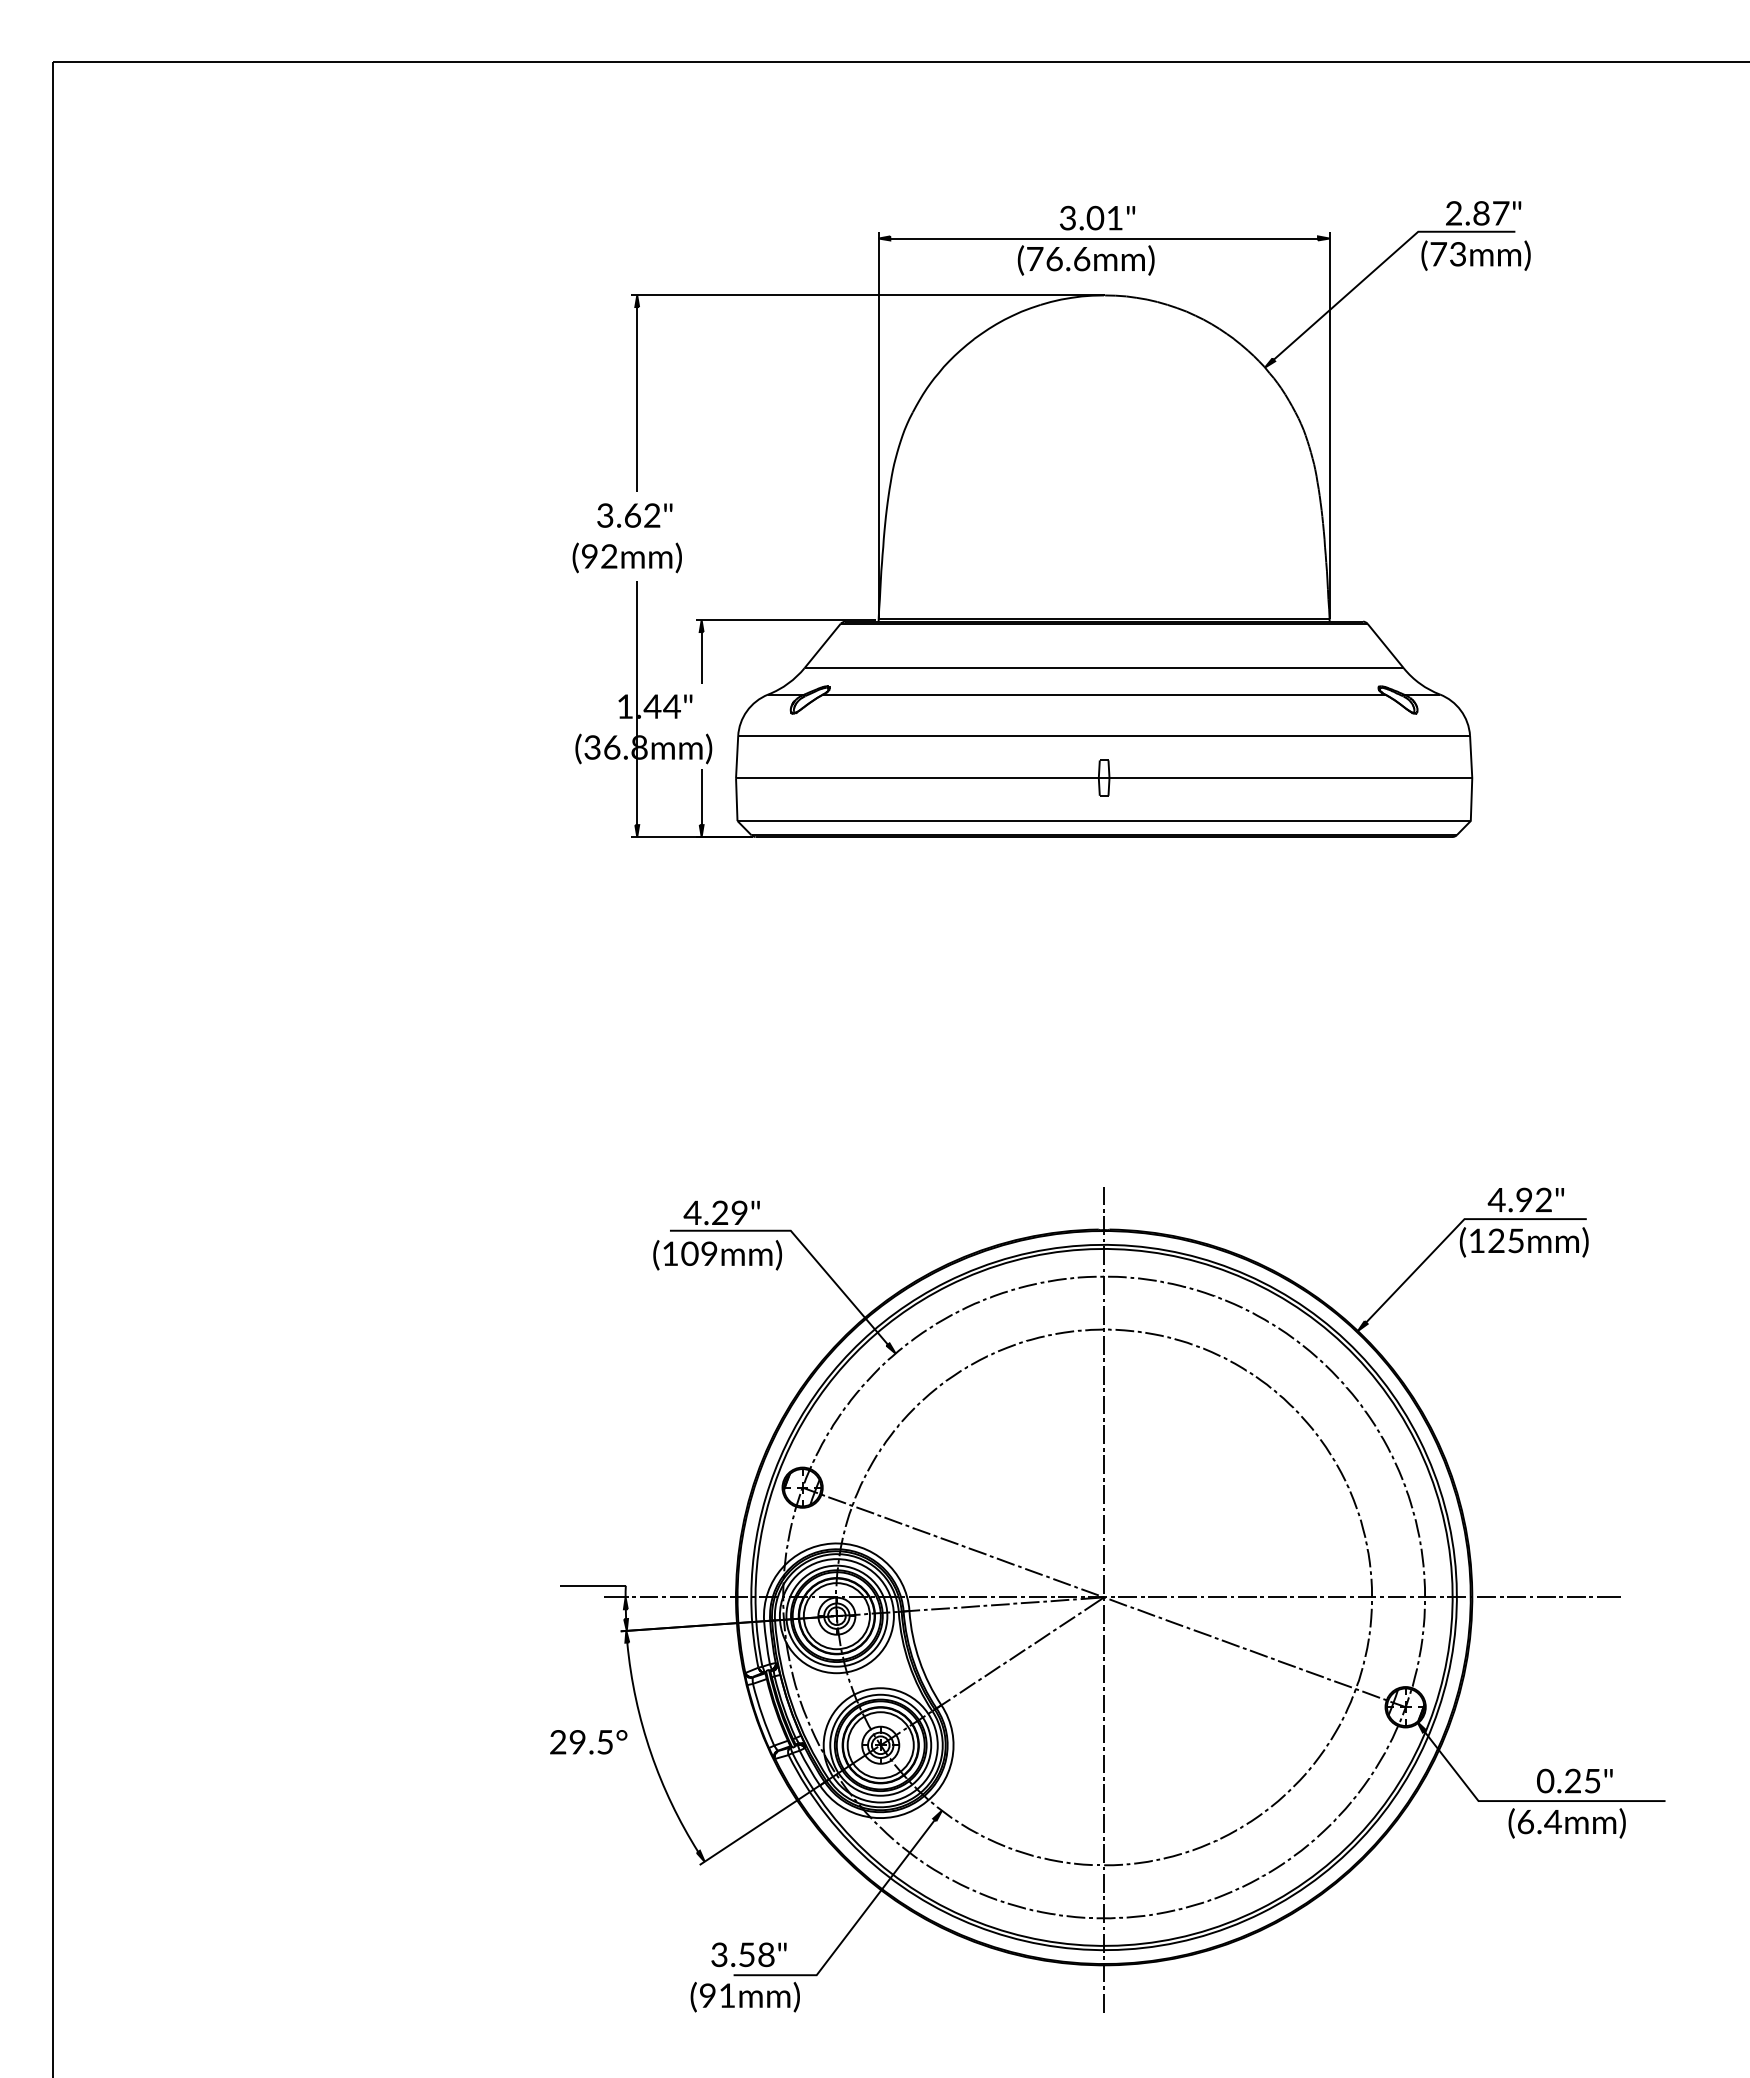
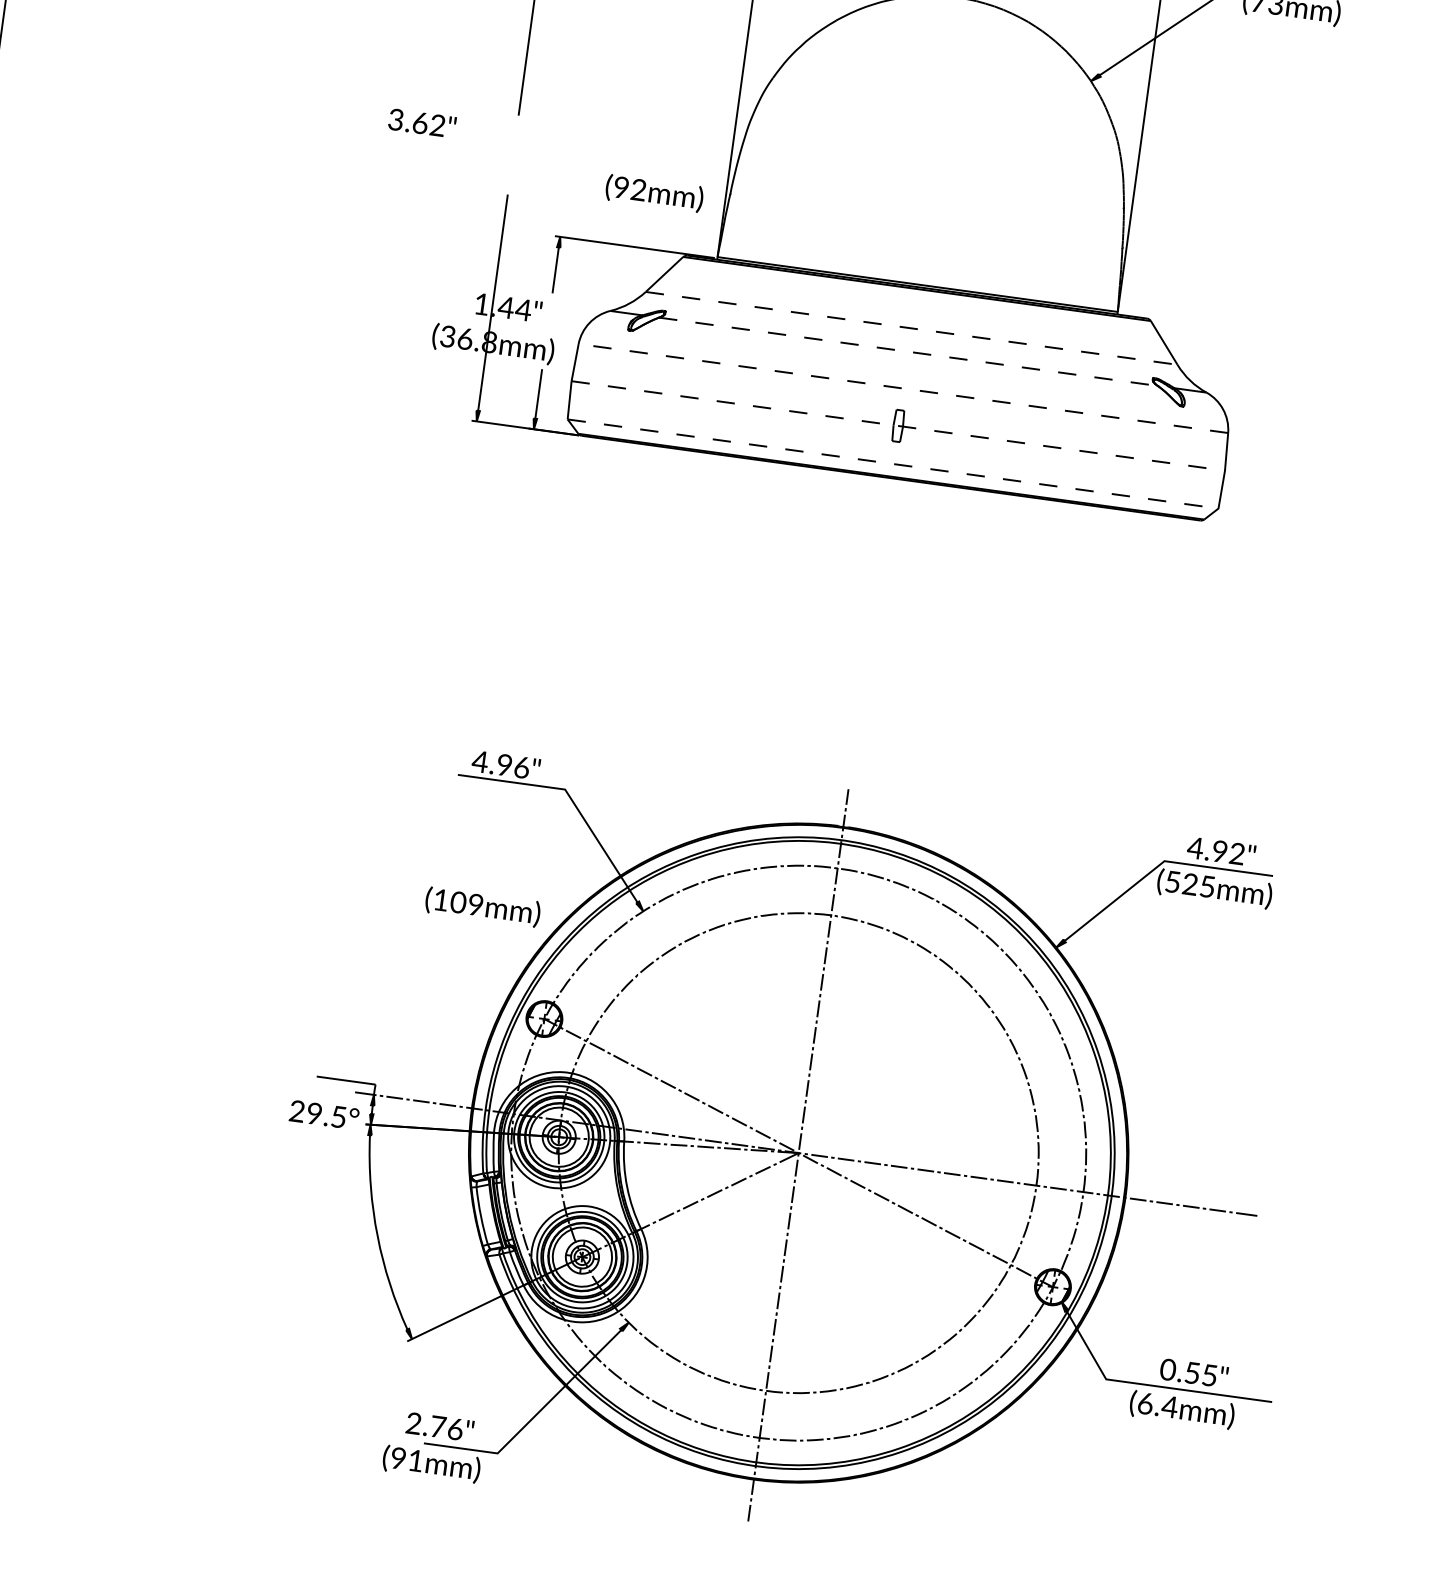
text: (634, 515) -> (421, 123), moved
text: (626, 557) -> (653, 192), moved
line: (1104, 668) -> (911, 328), solid -> dashed
line: (1104, 694) -> (908, 351), solid -> dashed
line: (1104, 735) -> (903, 388), solid -> dashed
line: (1104, 778) -> (898, 426), solid -> dashed
line: (1104, 821) -> (893, 464), solid -> dashed
text: (729, 1212) -> (512, 765), 4.29" -> 4.96"
text: (1476, 1240) -> (1172, 881), (125mm) -> (525mm)
text: (717, 1255) -> (482, 907), moved
text: (588, 1742) -> (324, 1115), moved
text: (1572, 1780) -> (1192, 1372), 0.25" -> 0.55"
text: (742, 1954) -> (434, 1426), 3.58" -> 2.76"

